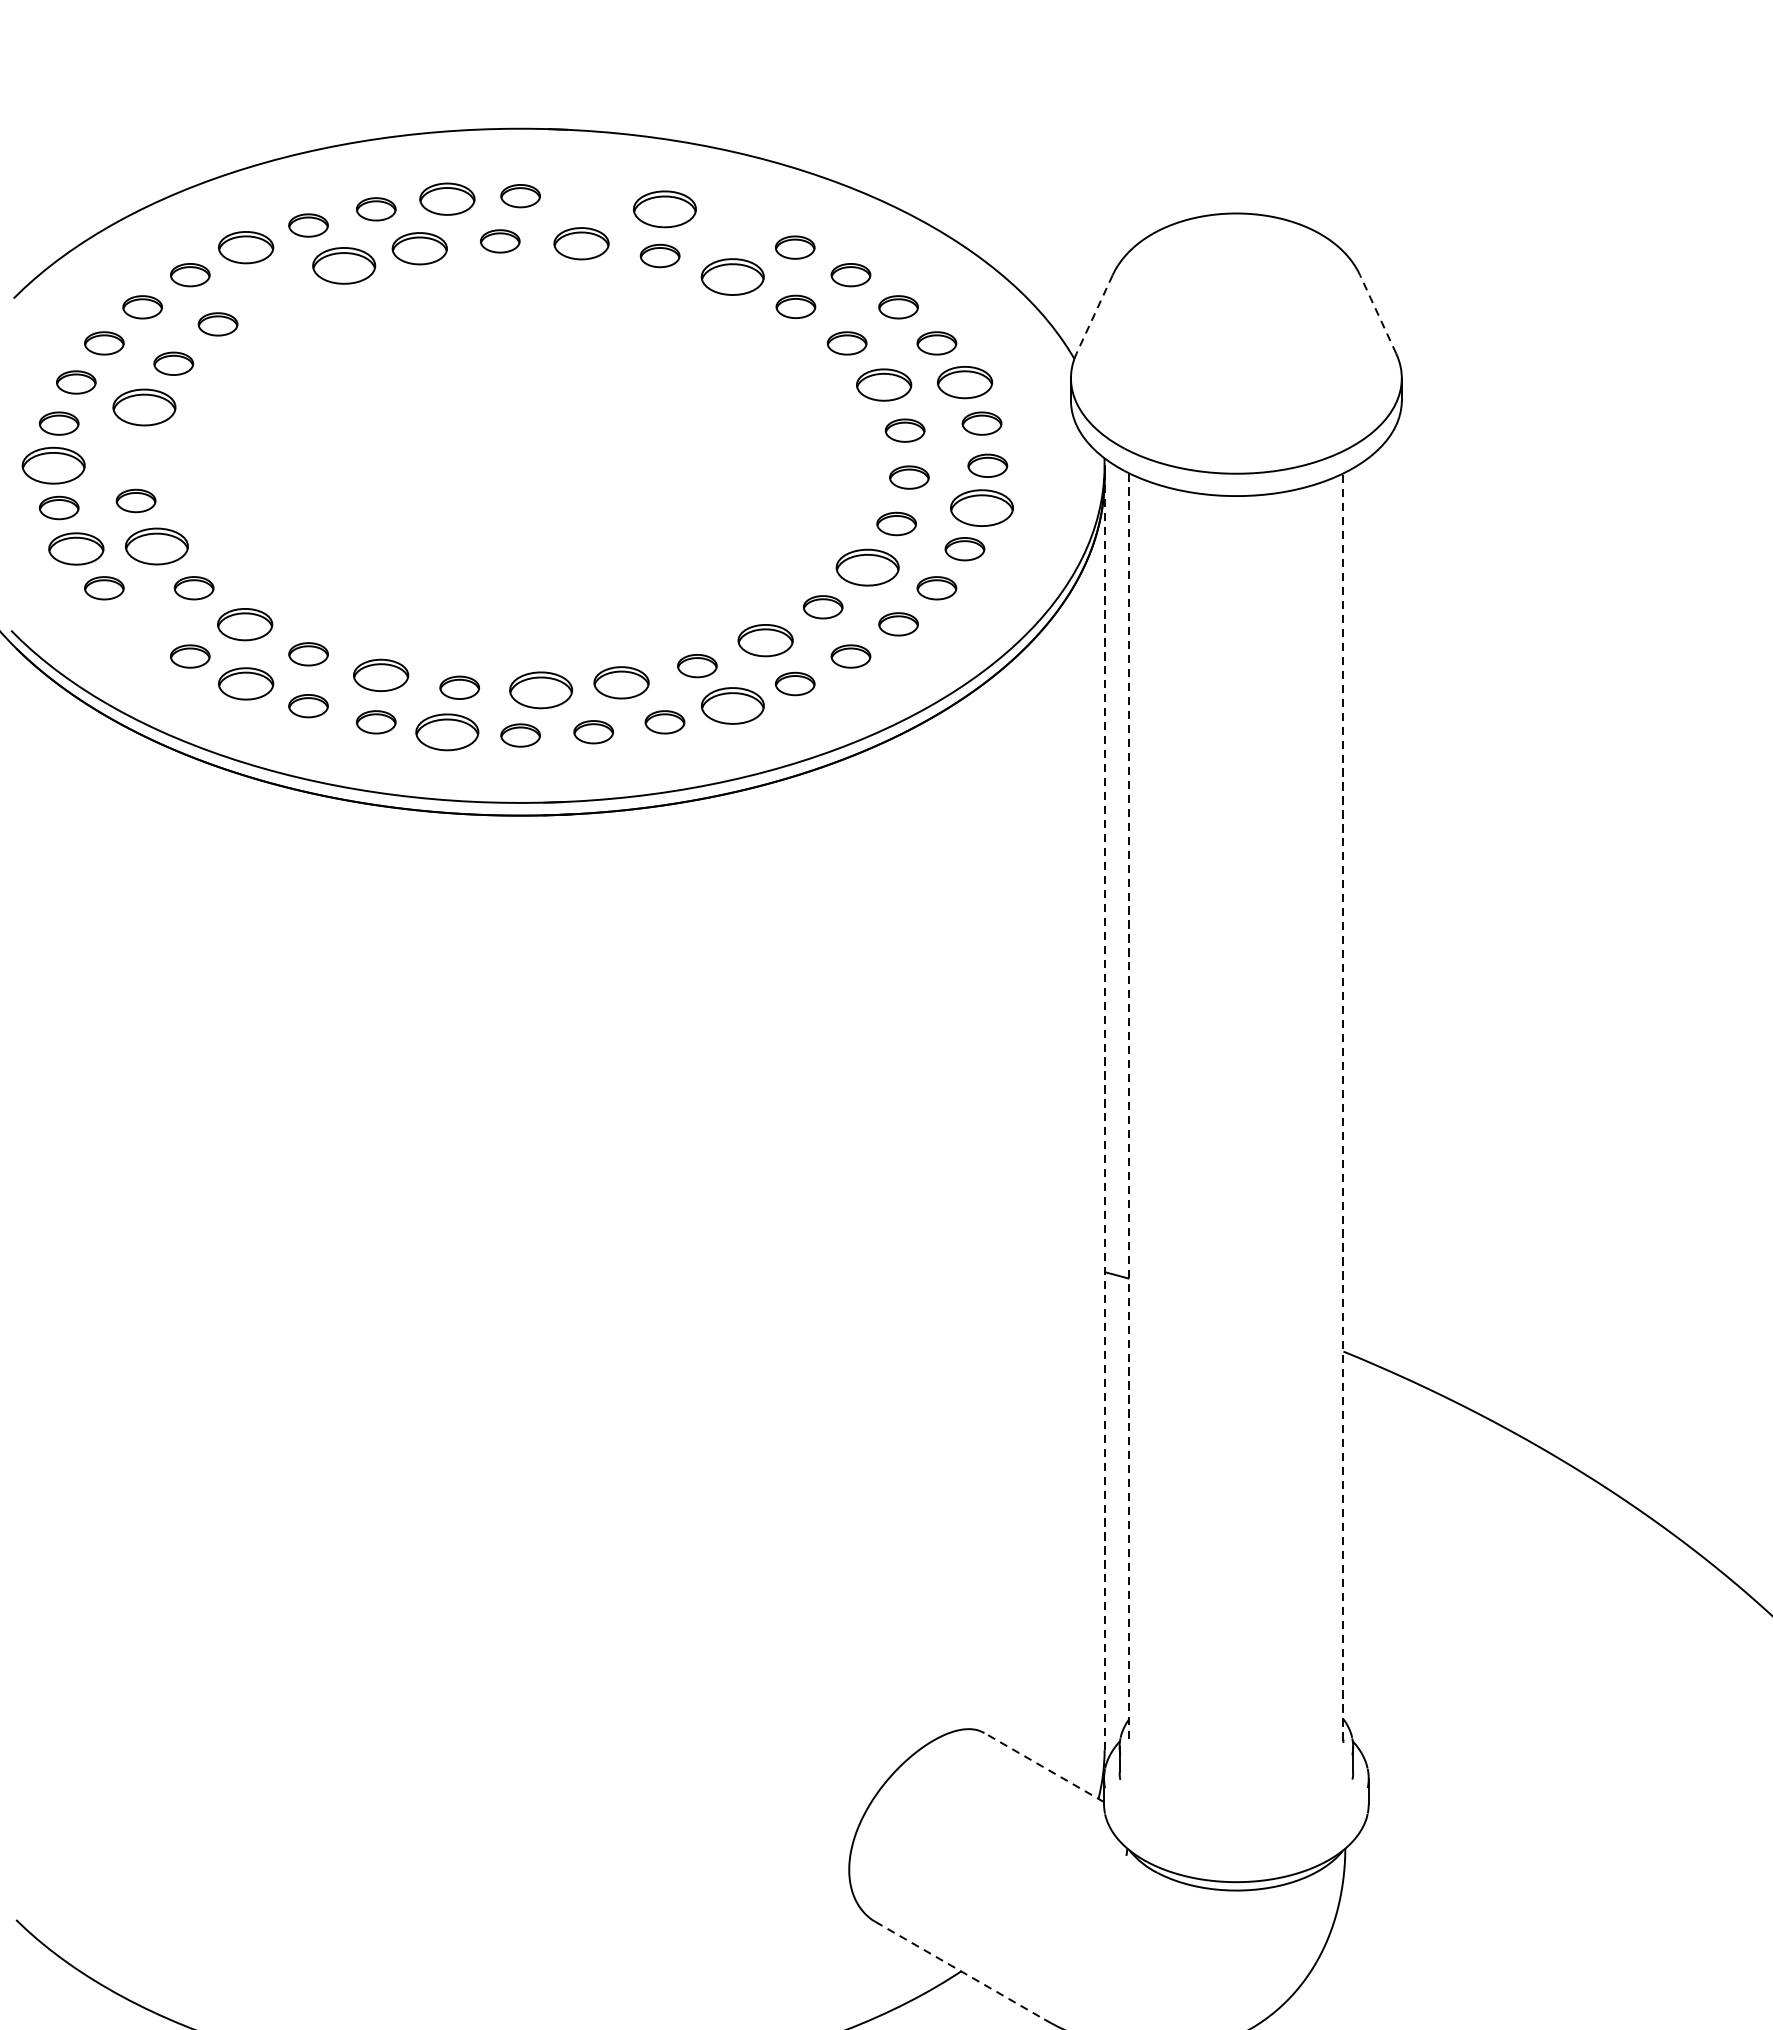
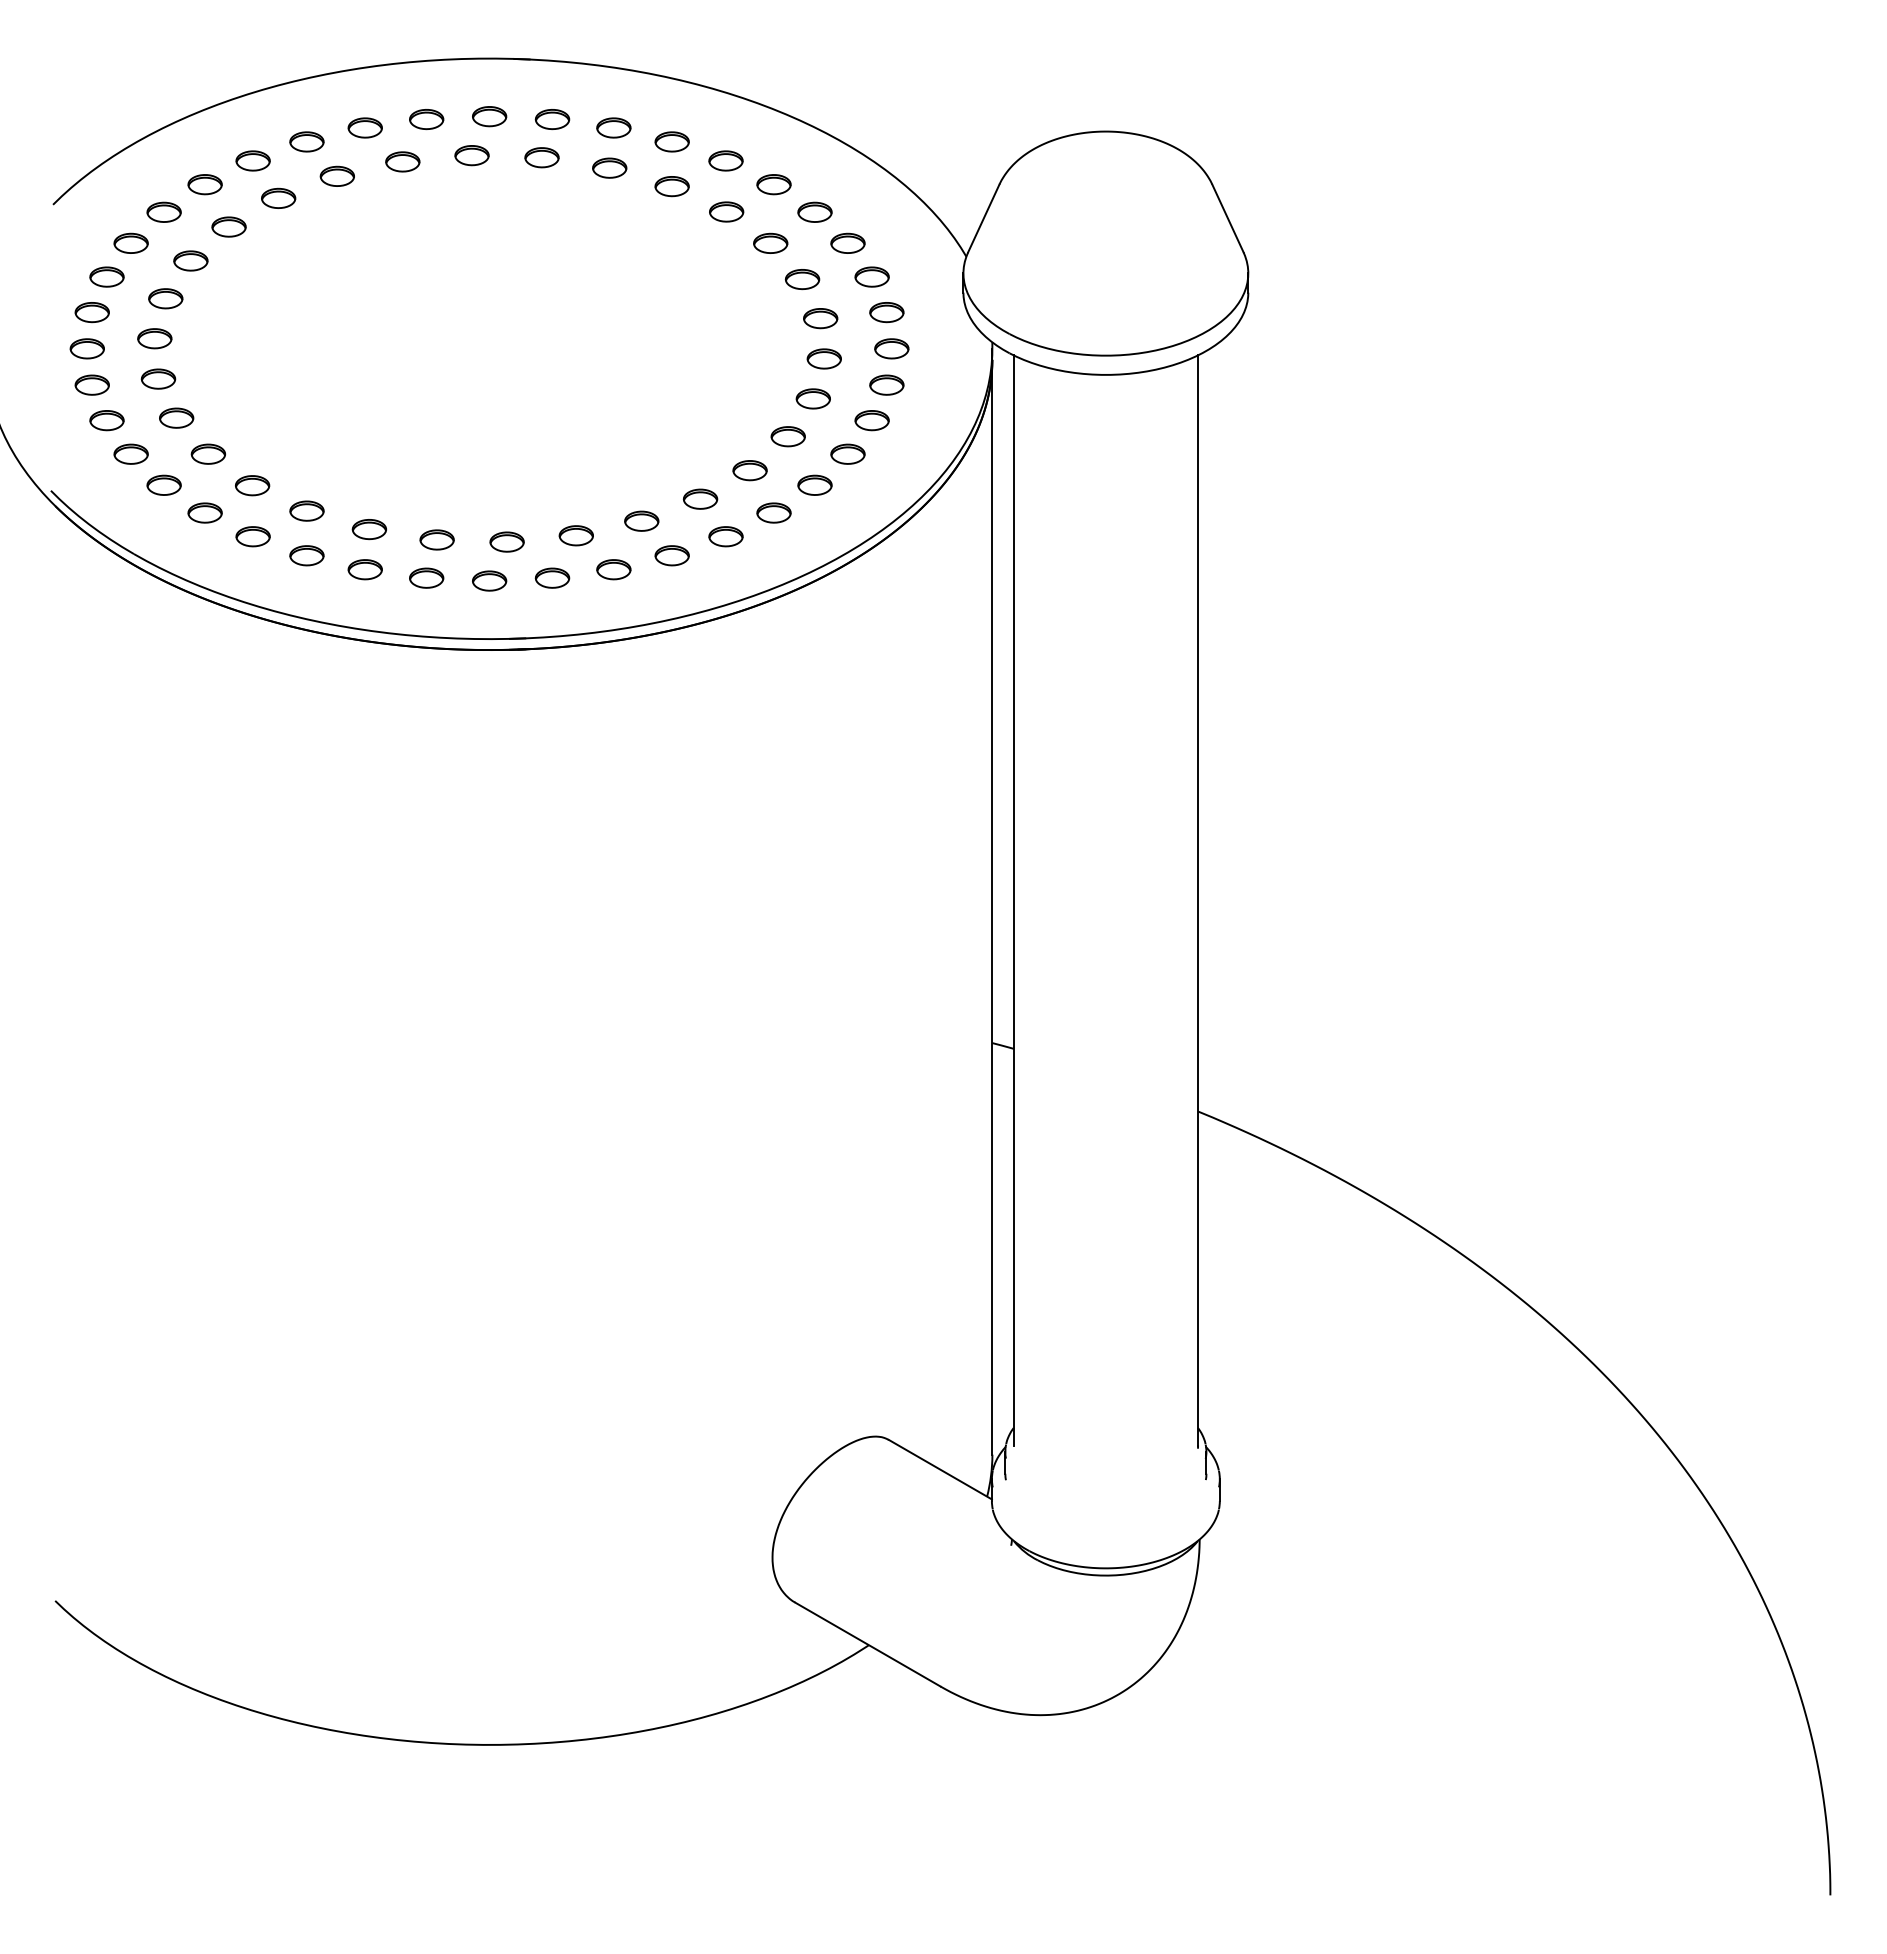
part: (447, 199) -> (426, 119), size x0.71
part: (593, 199) -> (552, 119), added
part: (664, 208) -> (613, 127), size x0.62
part: (731, 225) -> (671, 141), added
part: (580, 243) -> (541, 157), size x0.71
part: (245, 247) -> (252, 160), size x0.71
part: (419, 248) -> (402, 161), size x0.71
part: (342, 264) -> (336, 175), size x0.62
part: (731, 277) -> (671, 186), size x0.62
part: (275, 290) -> (278, 197), added
line: (1377, 314) -> (1227, 218), dashed -> solid
line: (1094, 315) -> (983, 219), dashed -> solid
part: (964, 381) -> (871, 276), size x0.71
part: (884, 385) -> (802, 279), size x0.71
part: (144, 407) -> (165, 298), size x0.62
part: (131, 453) -> (154, 338), added
part: (52, 465) -> (86, 348), size x0.62
part: (981, 507) -> (886, 384), size x0.62
part: (157, 545) -> (176, 417), size x0.62
part: (75, 549) -> (106, 420), size x0.71
part: (866, 567) -> (787, 436), size x0.62
part: (141, 623) -> (163, 484), added
part: (245, 624) -> (252, 485), size x0.71
part: (765, 639) -> (700, 498), size x0.71
part: (381, 675) -> (369, 529), size x0.71
part: (620, 682) -> (575, 535), size x0.71
part: (245, 683) -> (252, 536), size x0.71
part: (540, 689) -> (506, 541), size x0.62
part: (731, 705) -> (671, 555), size x0.62
part: (447, 731) -> (426, 577), size x0.62
line: (1343, 1106) -> (1198, 900), dashed -> solid
line: (1129, 1107) -> (1013, 901), dashed -> solid
line: (1104, 1113) -> (992, 906), dashed -> solid
line: (1044, 1767) -> (940, 1469), dashed -> solid
line: (959, 1970) -> (867, 1644), dashed -> solid

